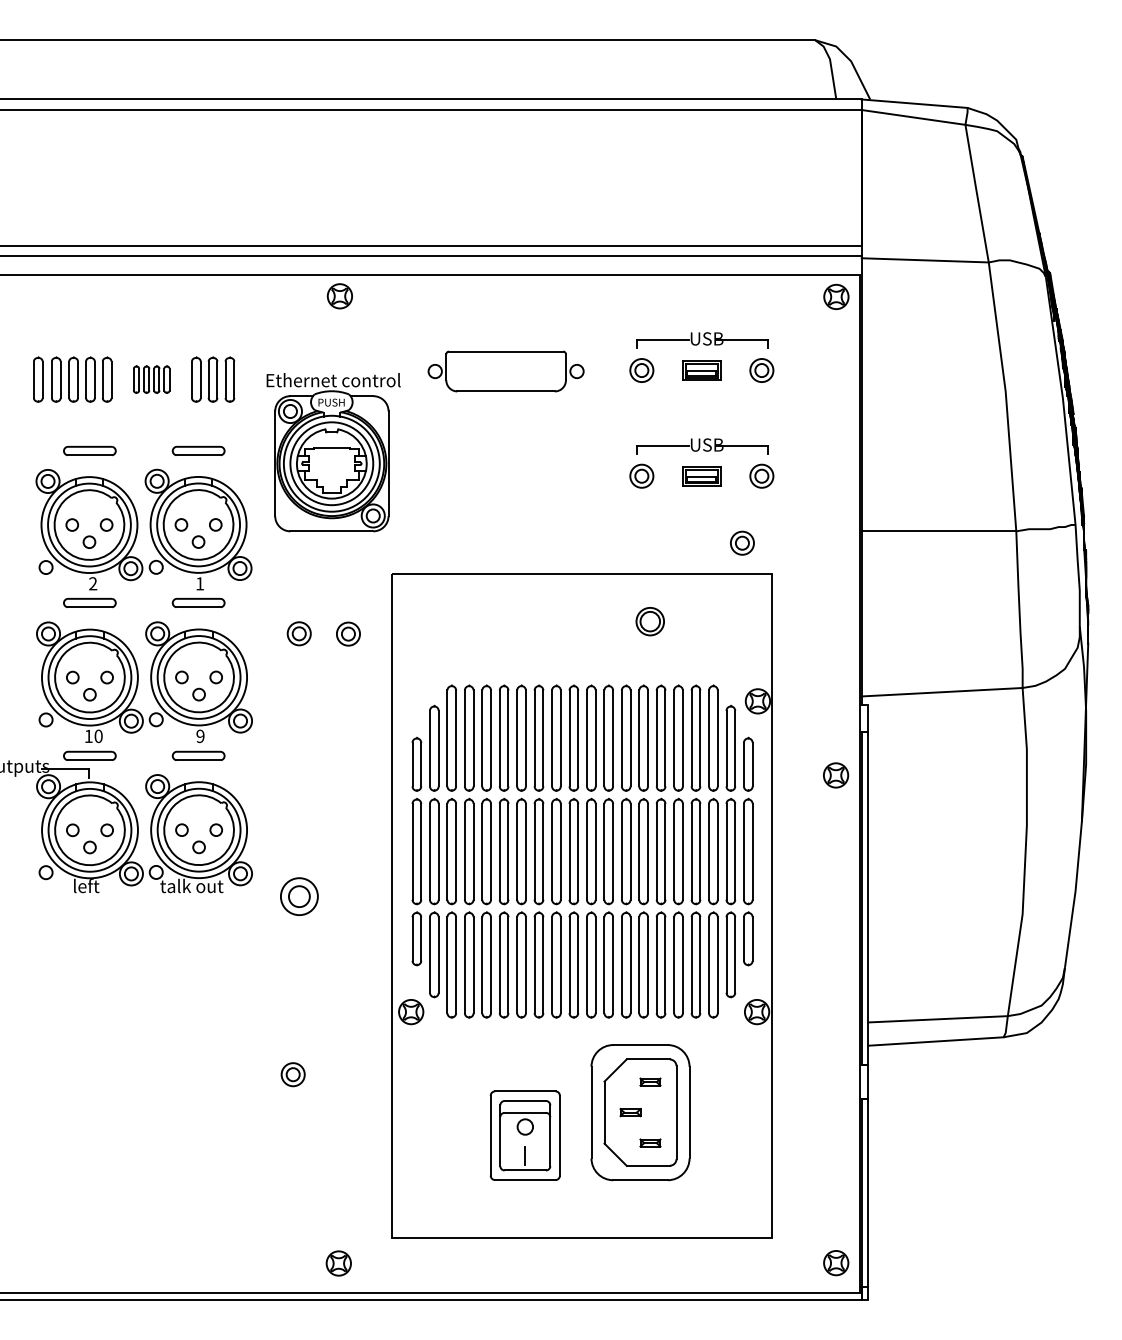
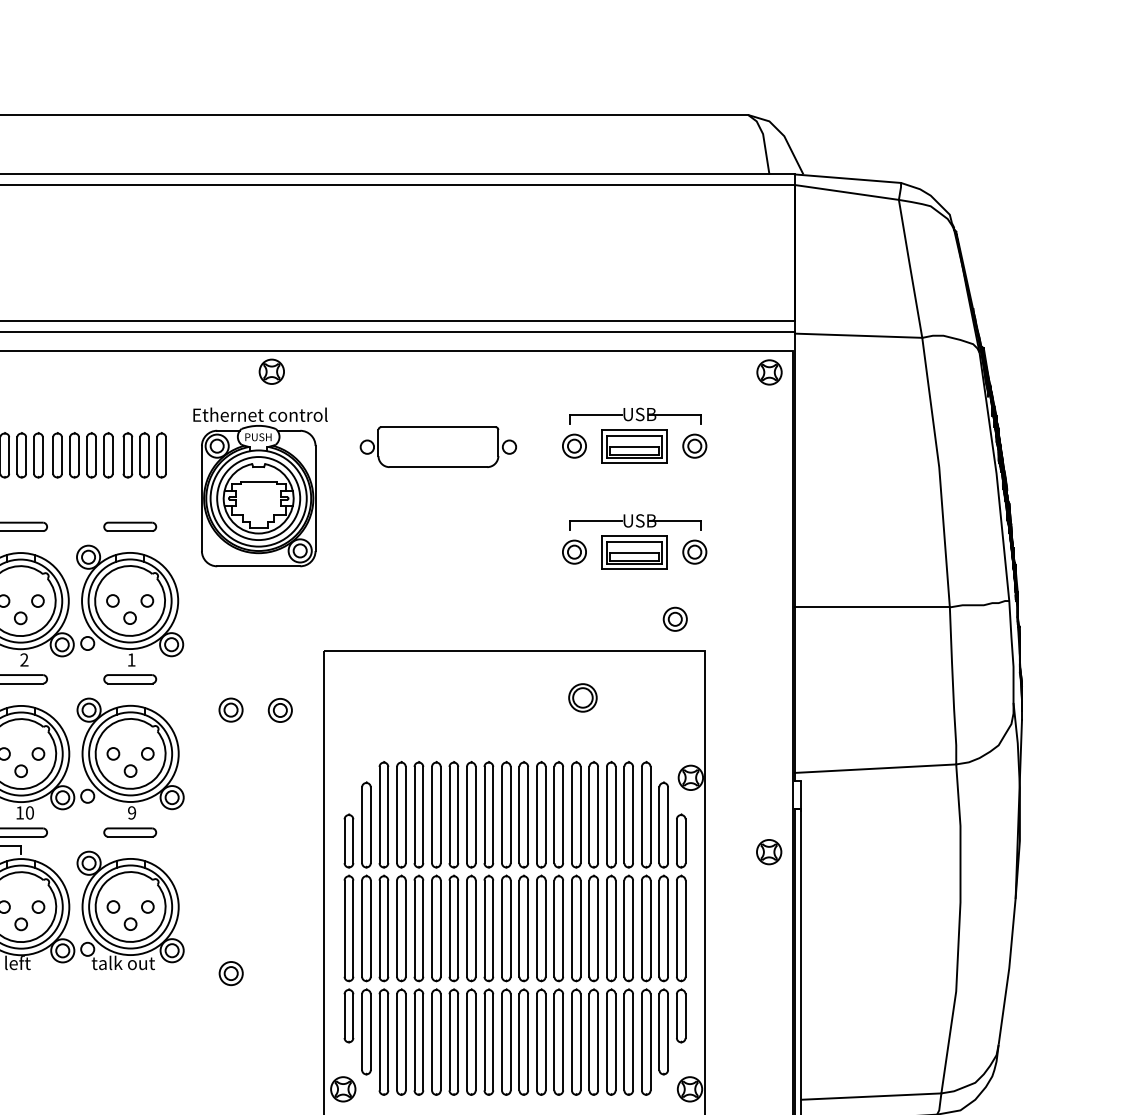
part: (701, 370) -> (634, 446), size x1.67
part: (151, 379) -> (82, 455), size x1.67
part: (333, 452) -> (260, 487), moved
part: (701, 476) -> (634, 552), size x1.67
part: (299, 896) -> (231, 973), size x0.62

